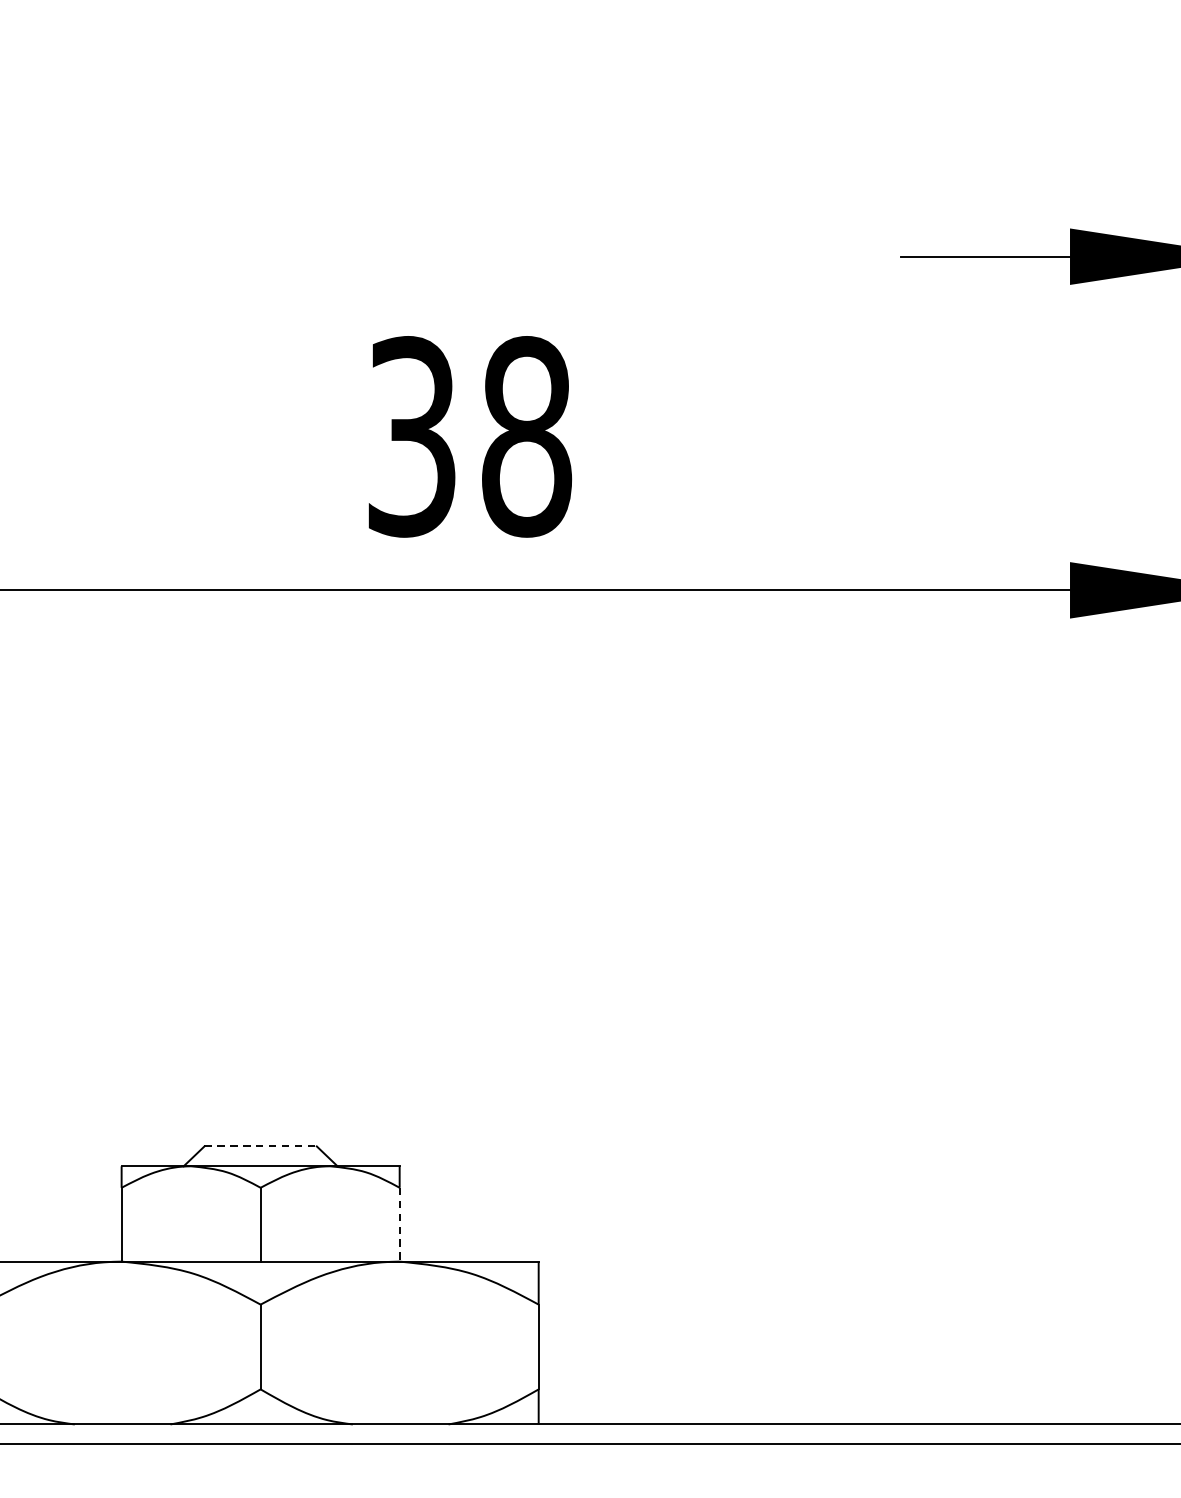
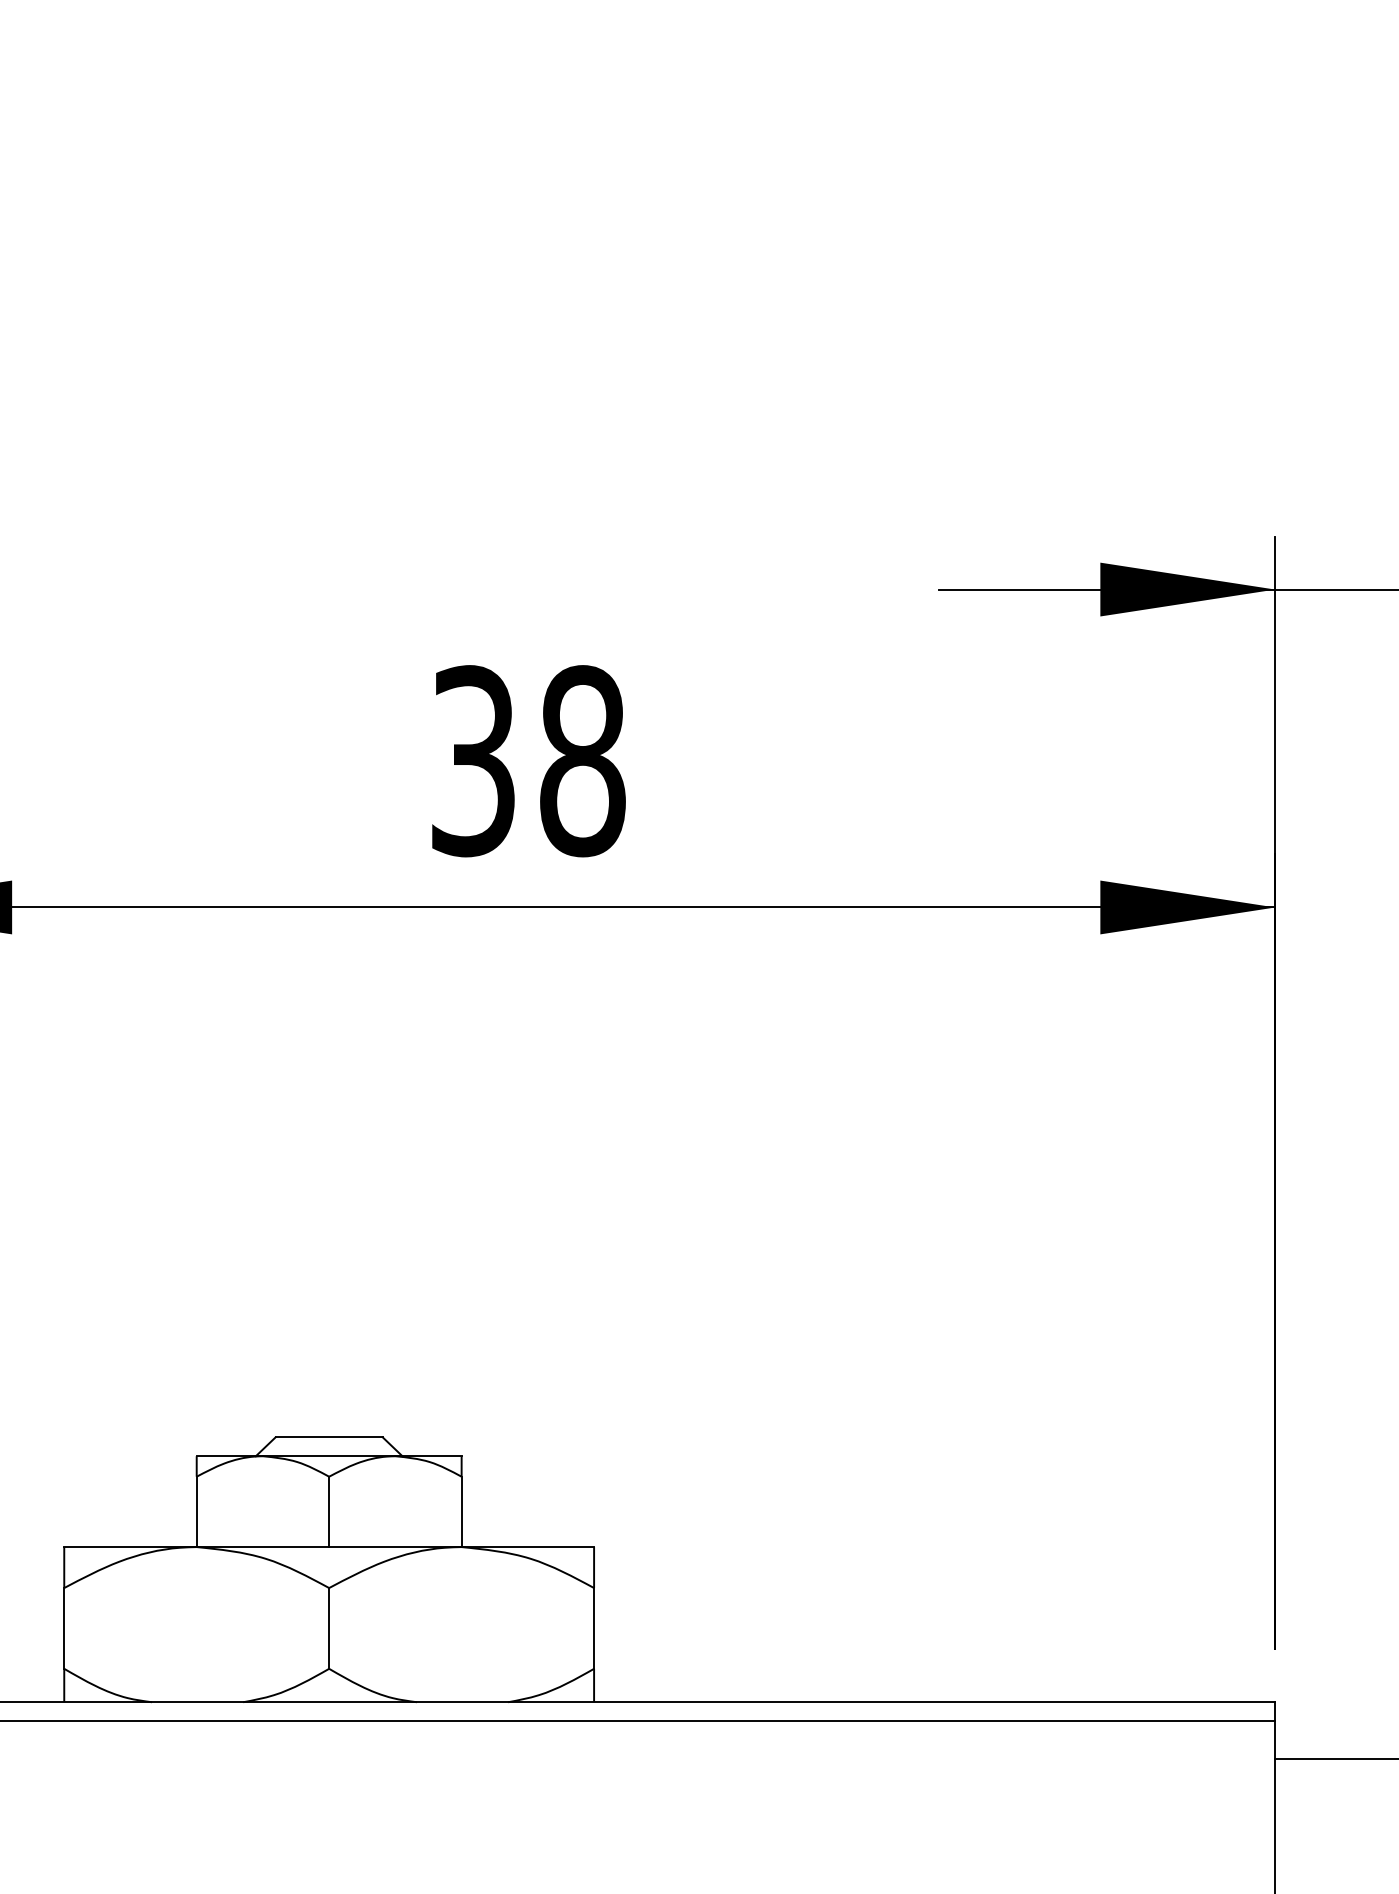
line: (260, 1146) -> (329, 1437), dashed -> solid
line: (399, 1225) -> (461, 1512), dashed -> solid

